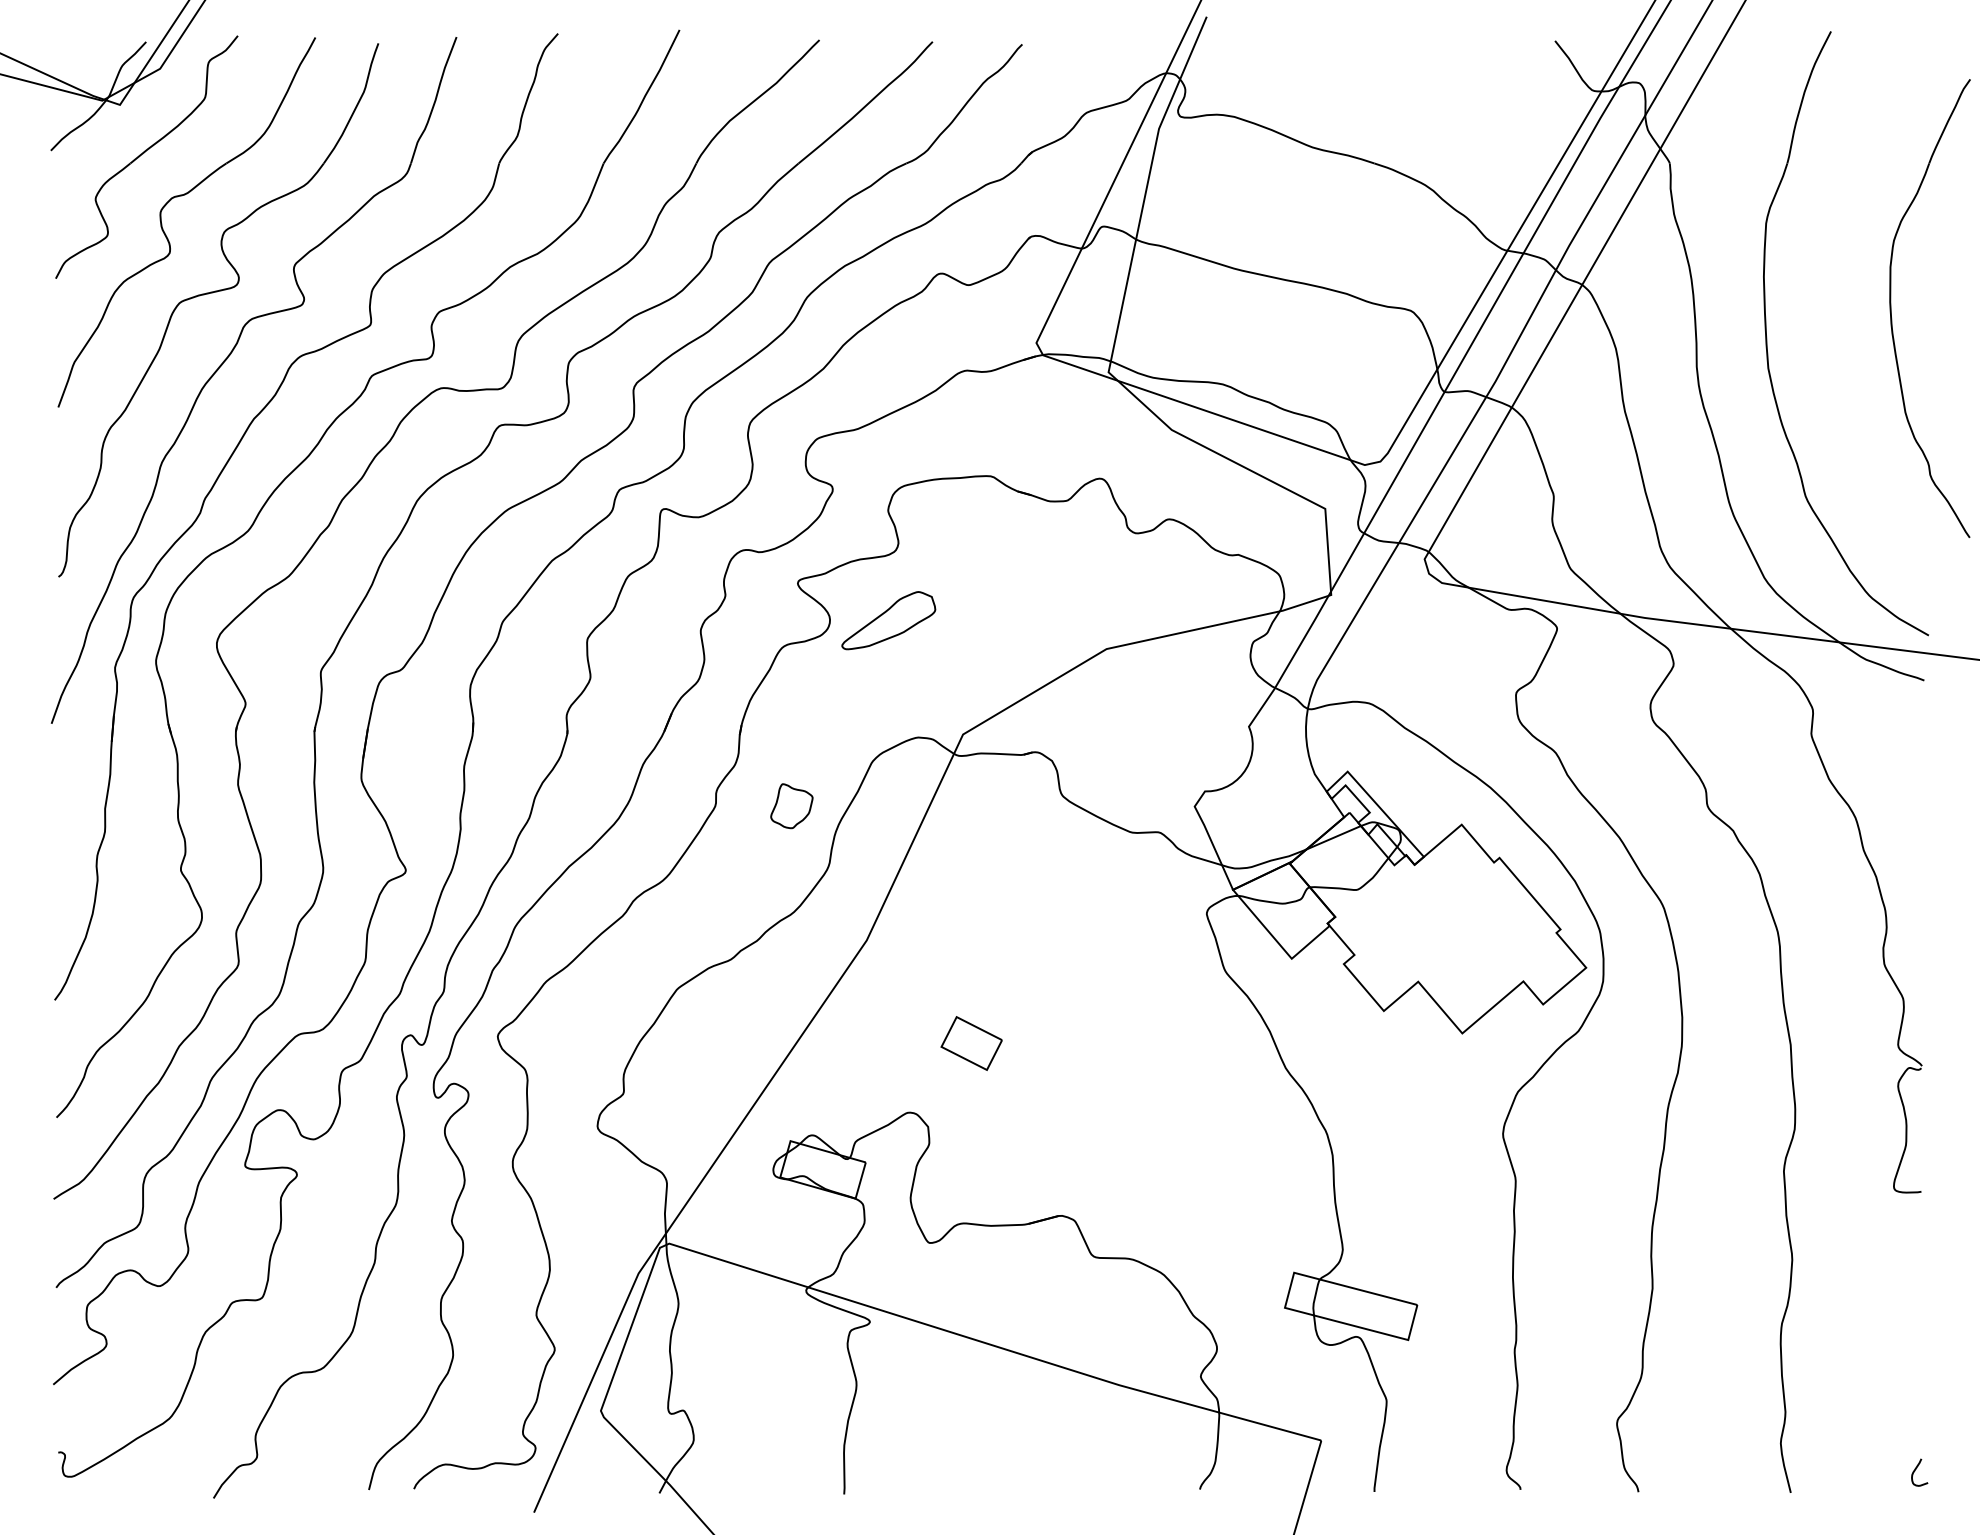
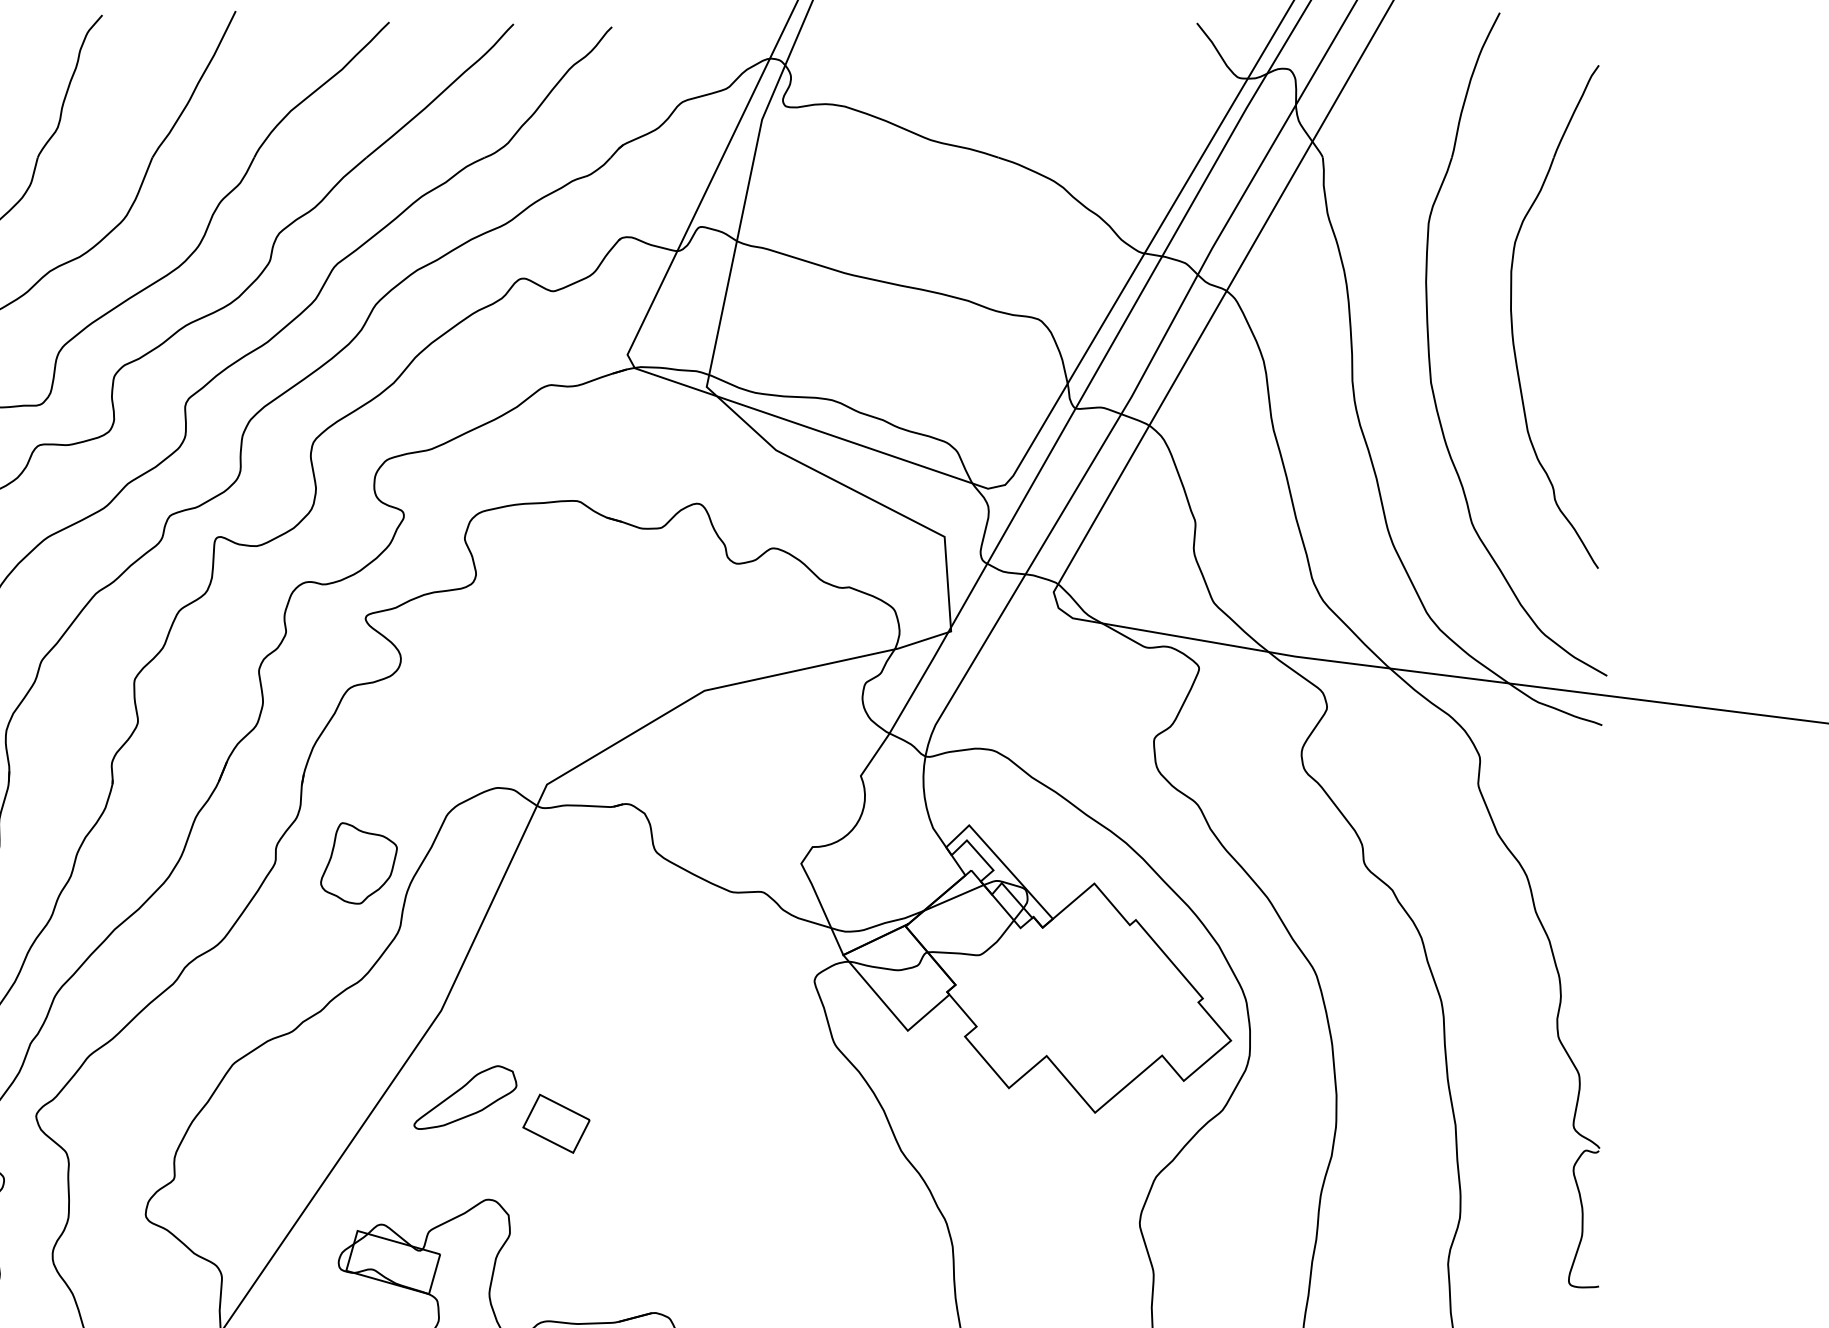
part: (1891, 308) -> (1512, 316), moved
part: (888, 620) -> (465, 1097), moved
part: (791, 805) -> (358, 862), size x1.67

